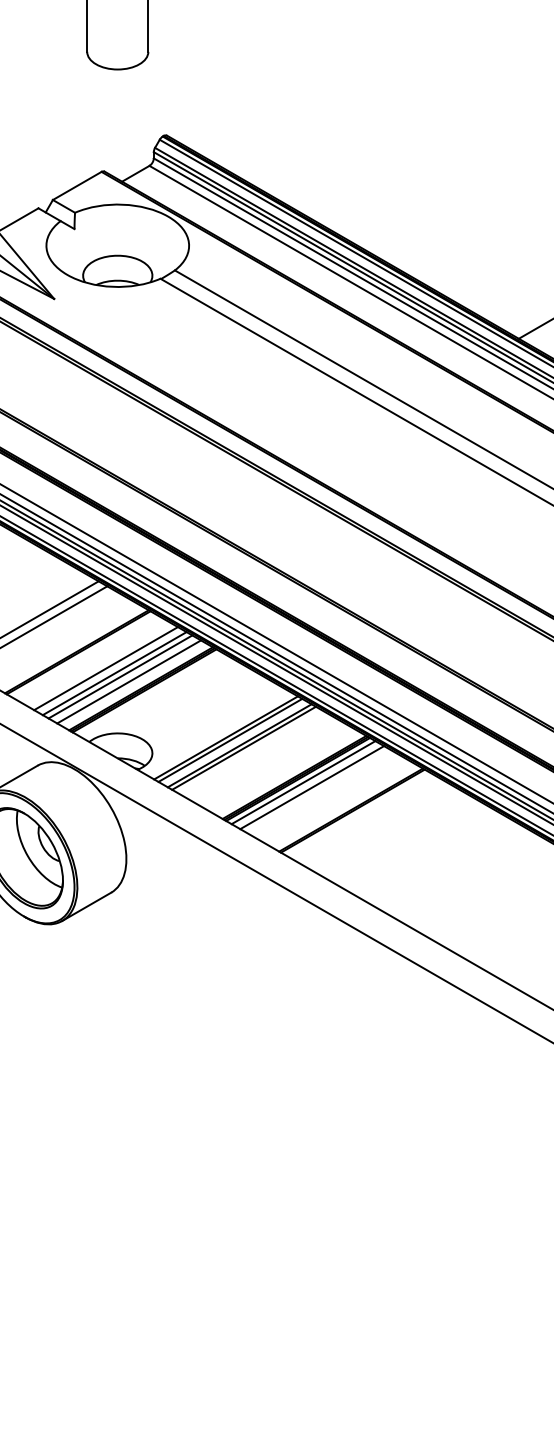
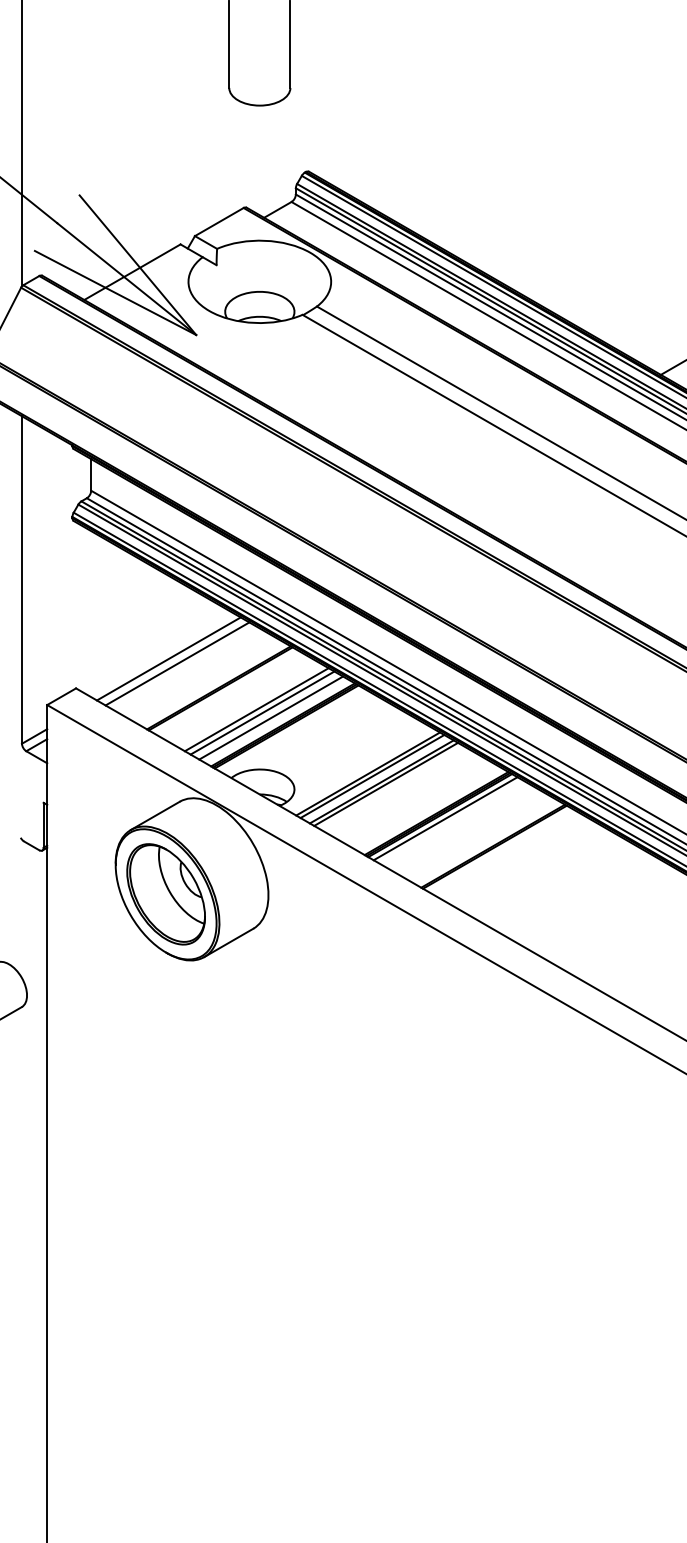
line: (106, 668) -> (248, 704), removed
line: (312, 787) -> (454, 823), removed

